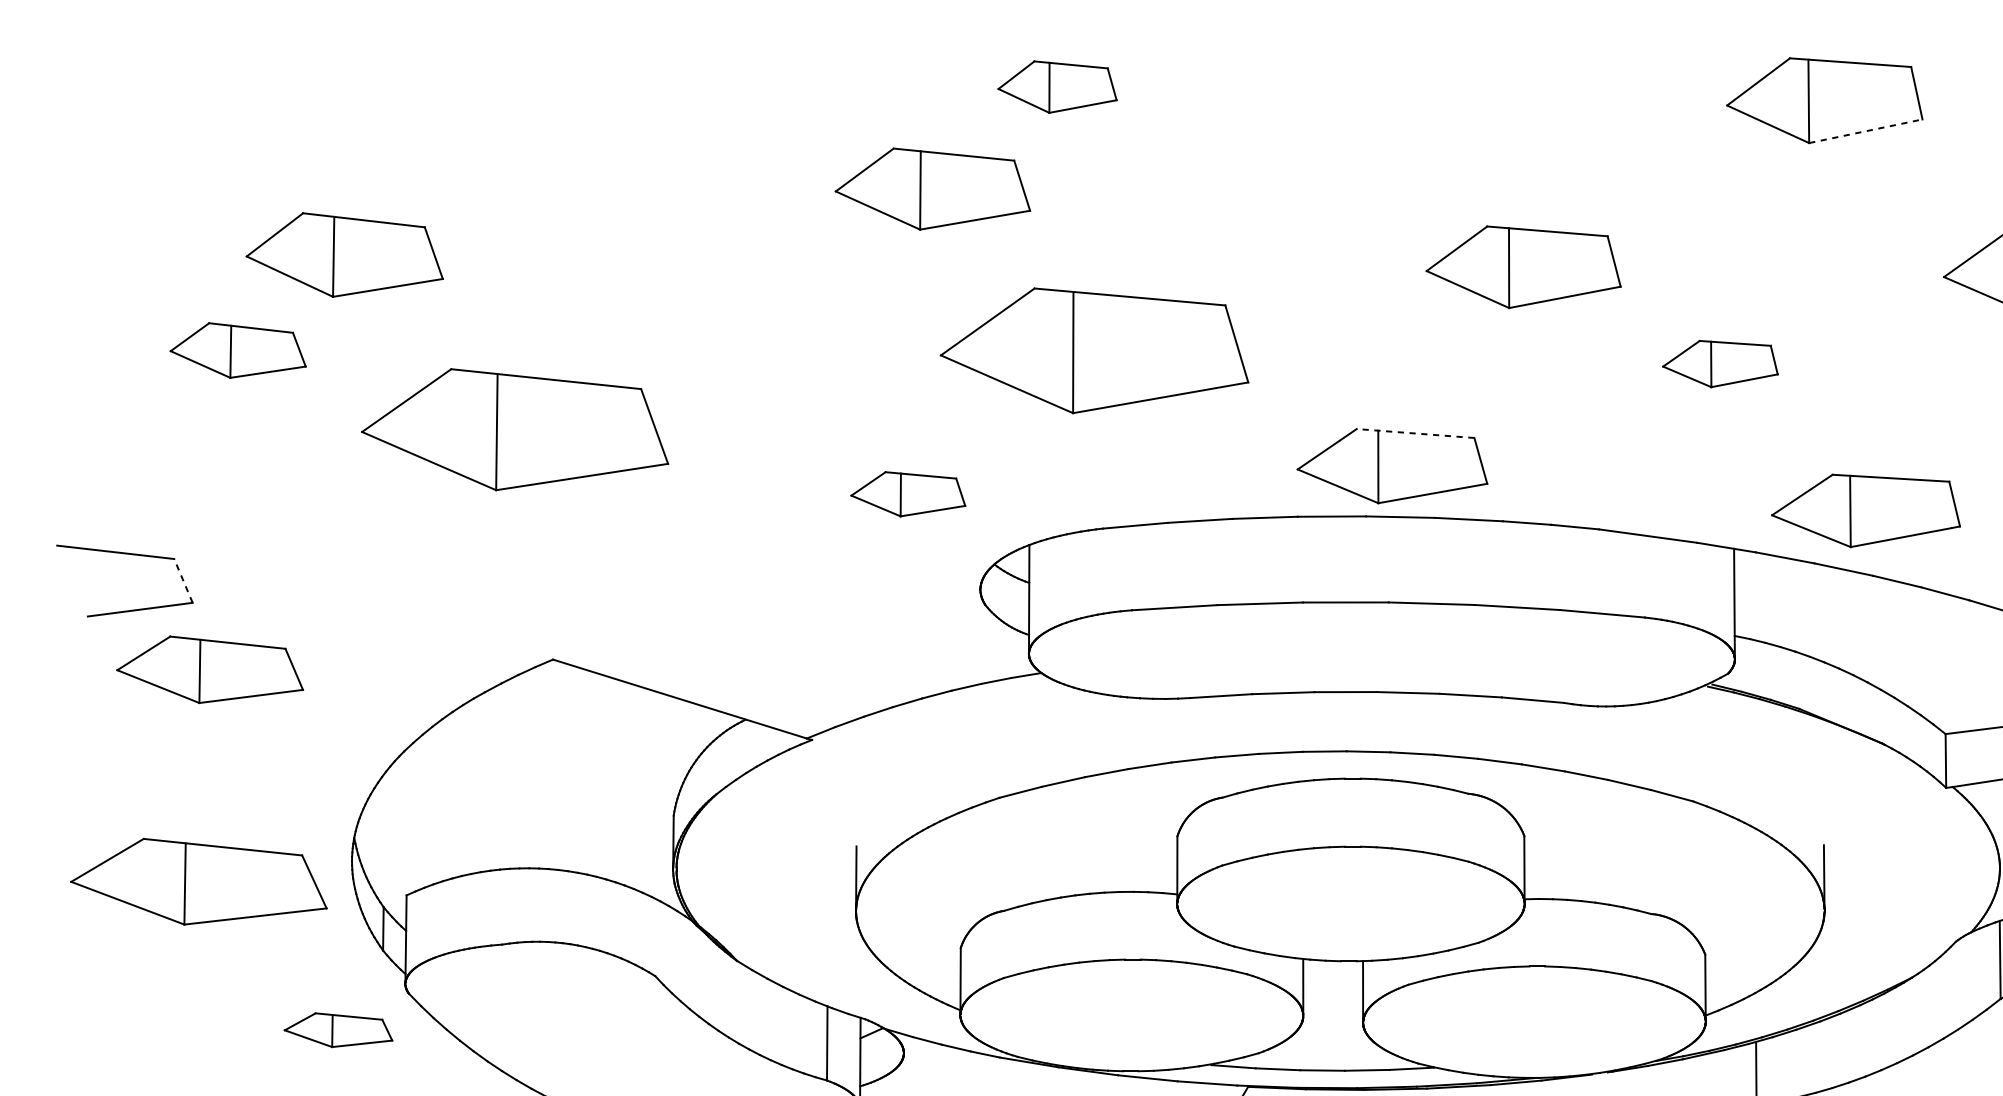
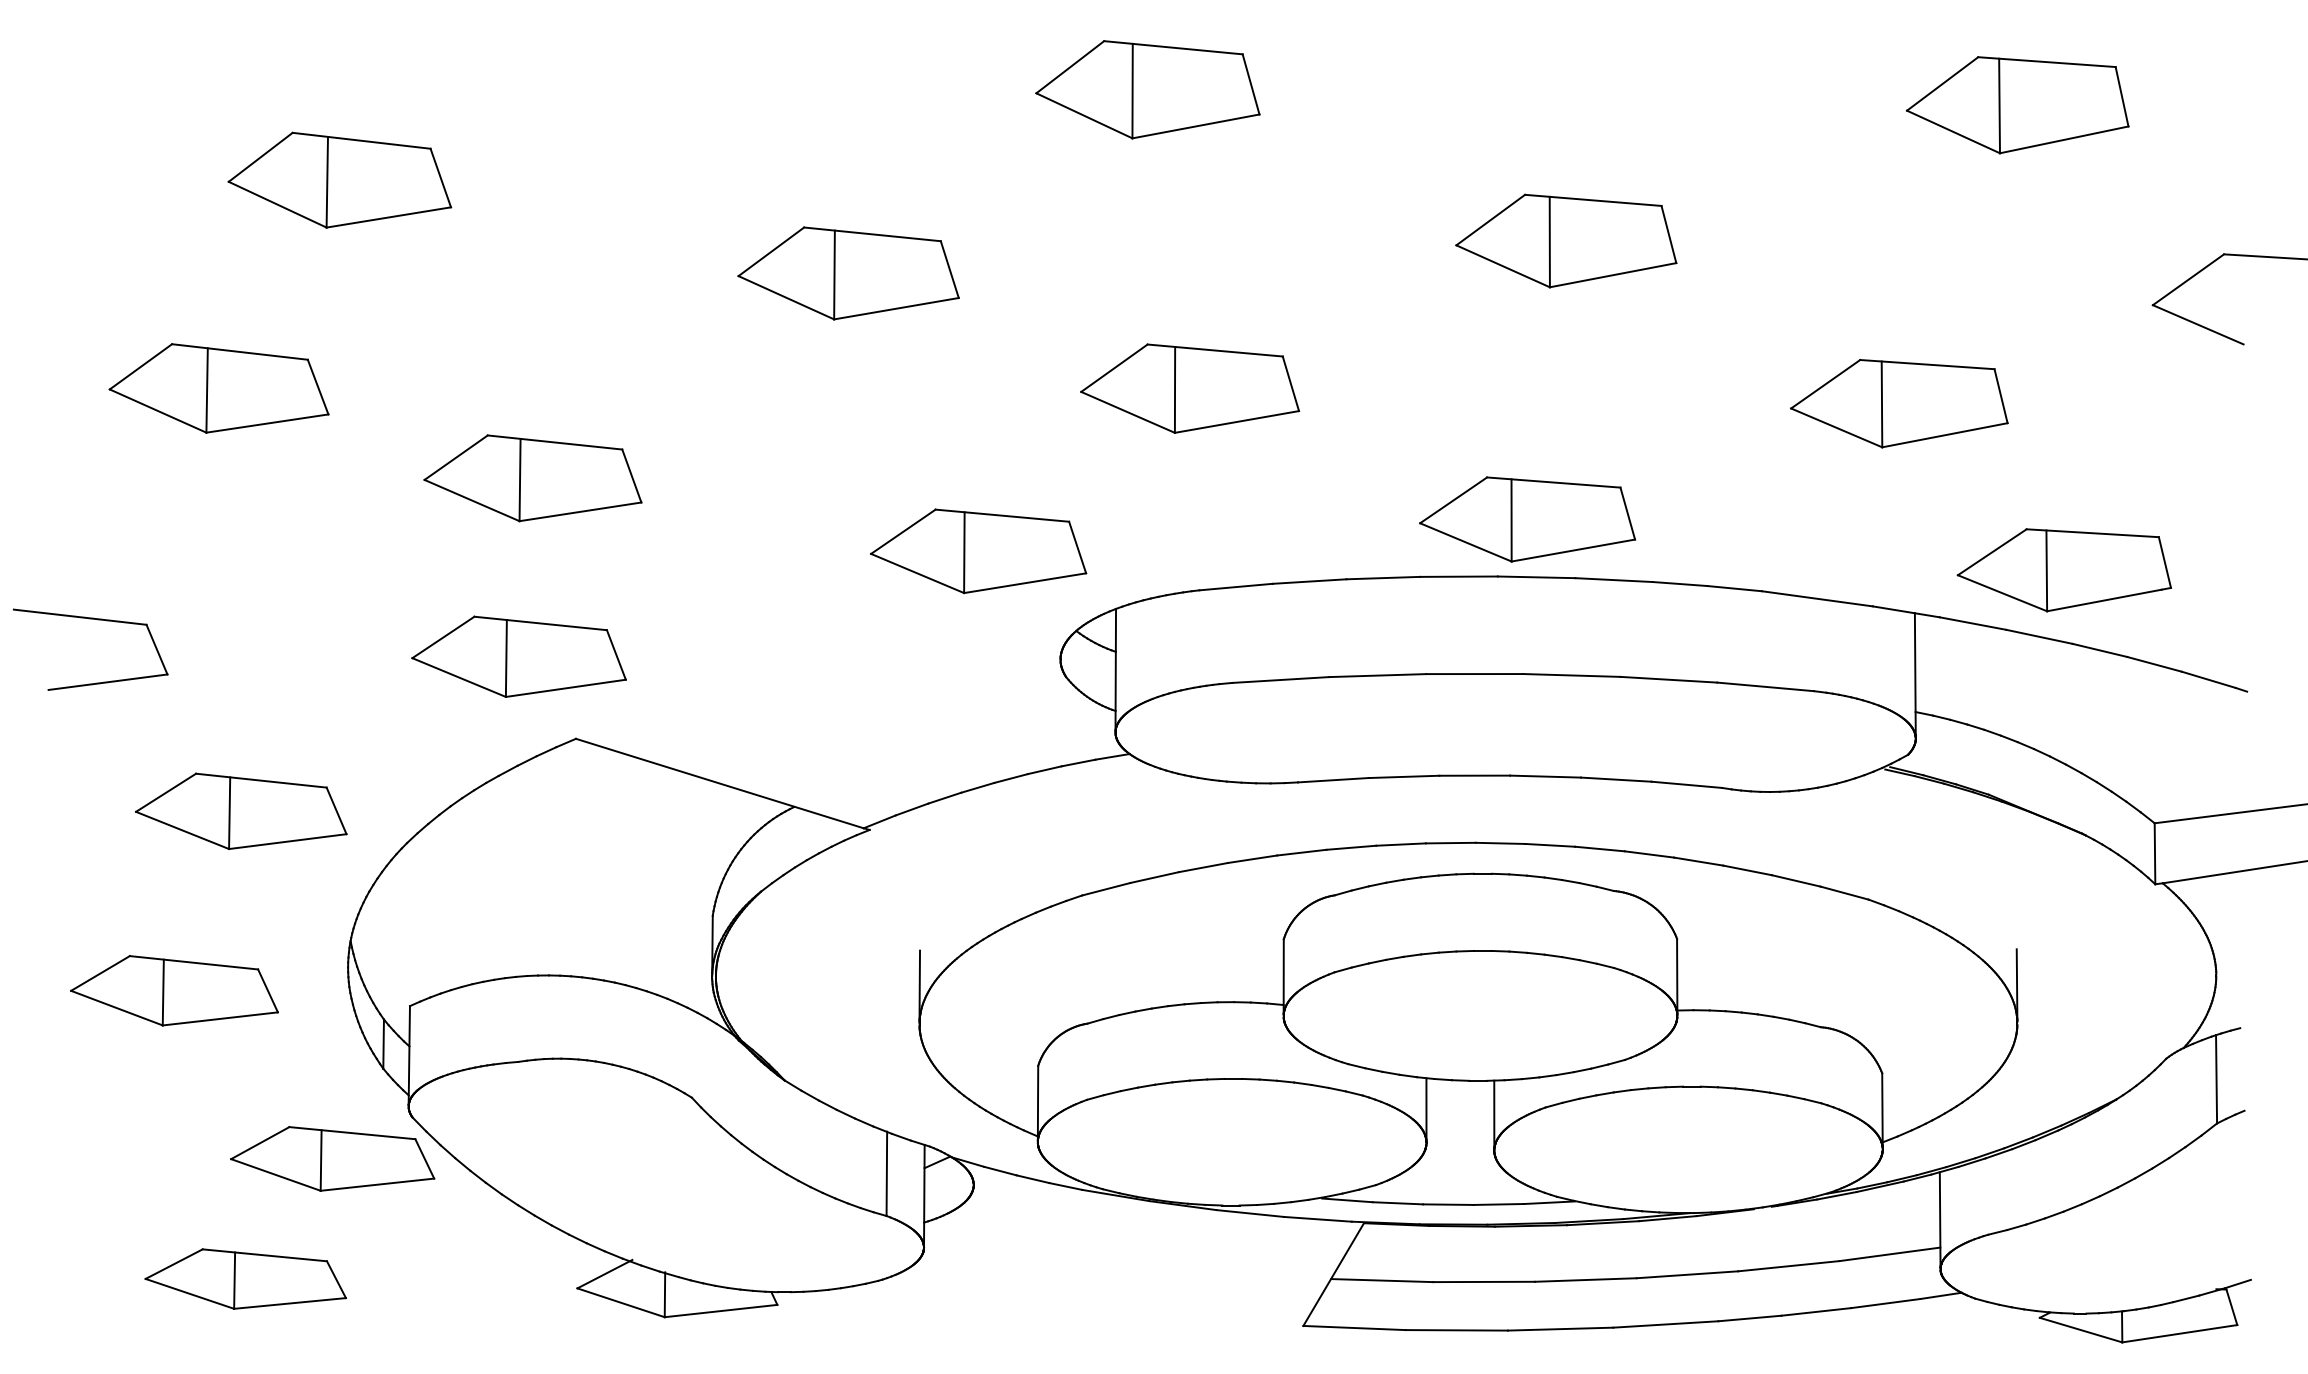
part: (1057, 86) -> (1147, 89), size x1.67
line: (1866, 130) -> (2064, 139), dashed -> solid
part: (932, 189) -> (848, 273), moved
part: (344, 254) -> (339, 179), moved
part: (1523, 266) -> (1566, 240), moved
part: (237, 350) -> (218, 388), size x1.43
part: (1095, 350) -> (1190, 388), size x0.62
part: (1720, 363) -> (1899, 403), size x1.67
part: (514, 429) -> (532, 478), size x0.62
line: (1415, 433) -> (1553, 482), dashed -> solid
part: (908, 494) -> (978, 551), size x1.67
line: (183, 580) -> (156, 649), dashed -> solid
part: (502, 586) -> (518, 656), added
part: (210, 669) -> (241, 811), moved
part: (198, 881) -> (174, 990), size x0.71
part: (338, 1029) -> (332, 1158), size x1.67

